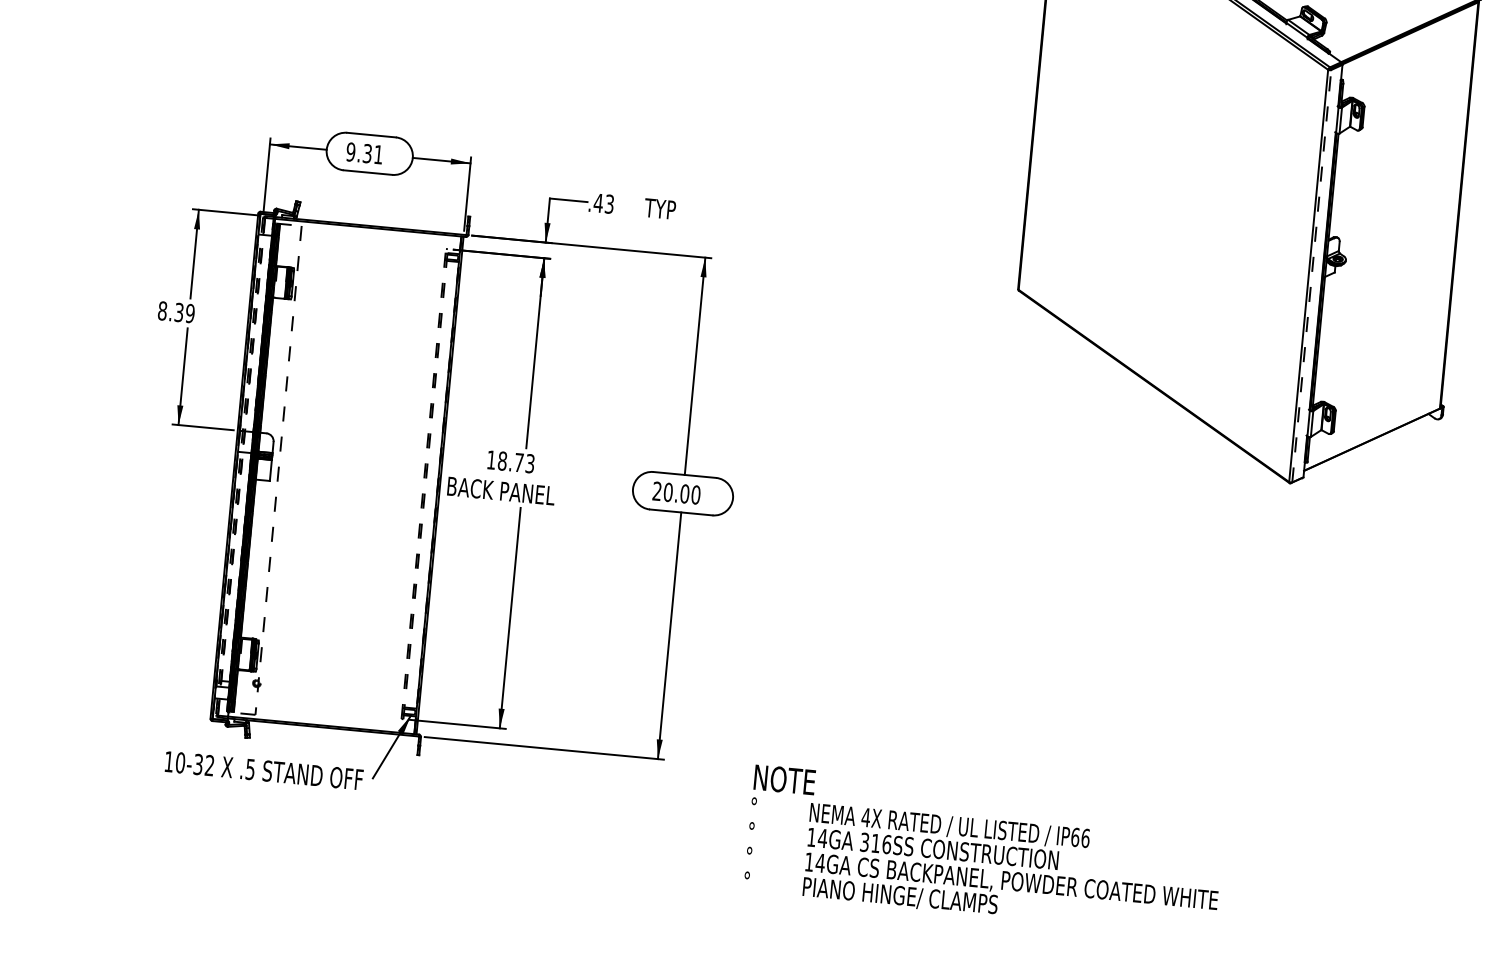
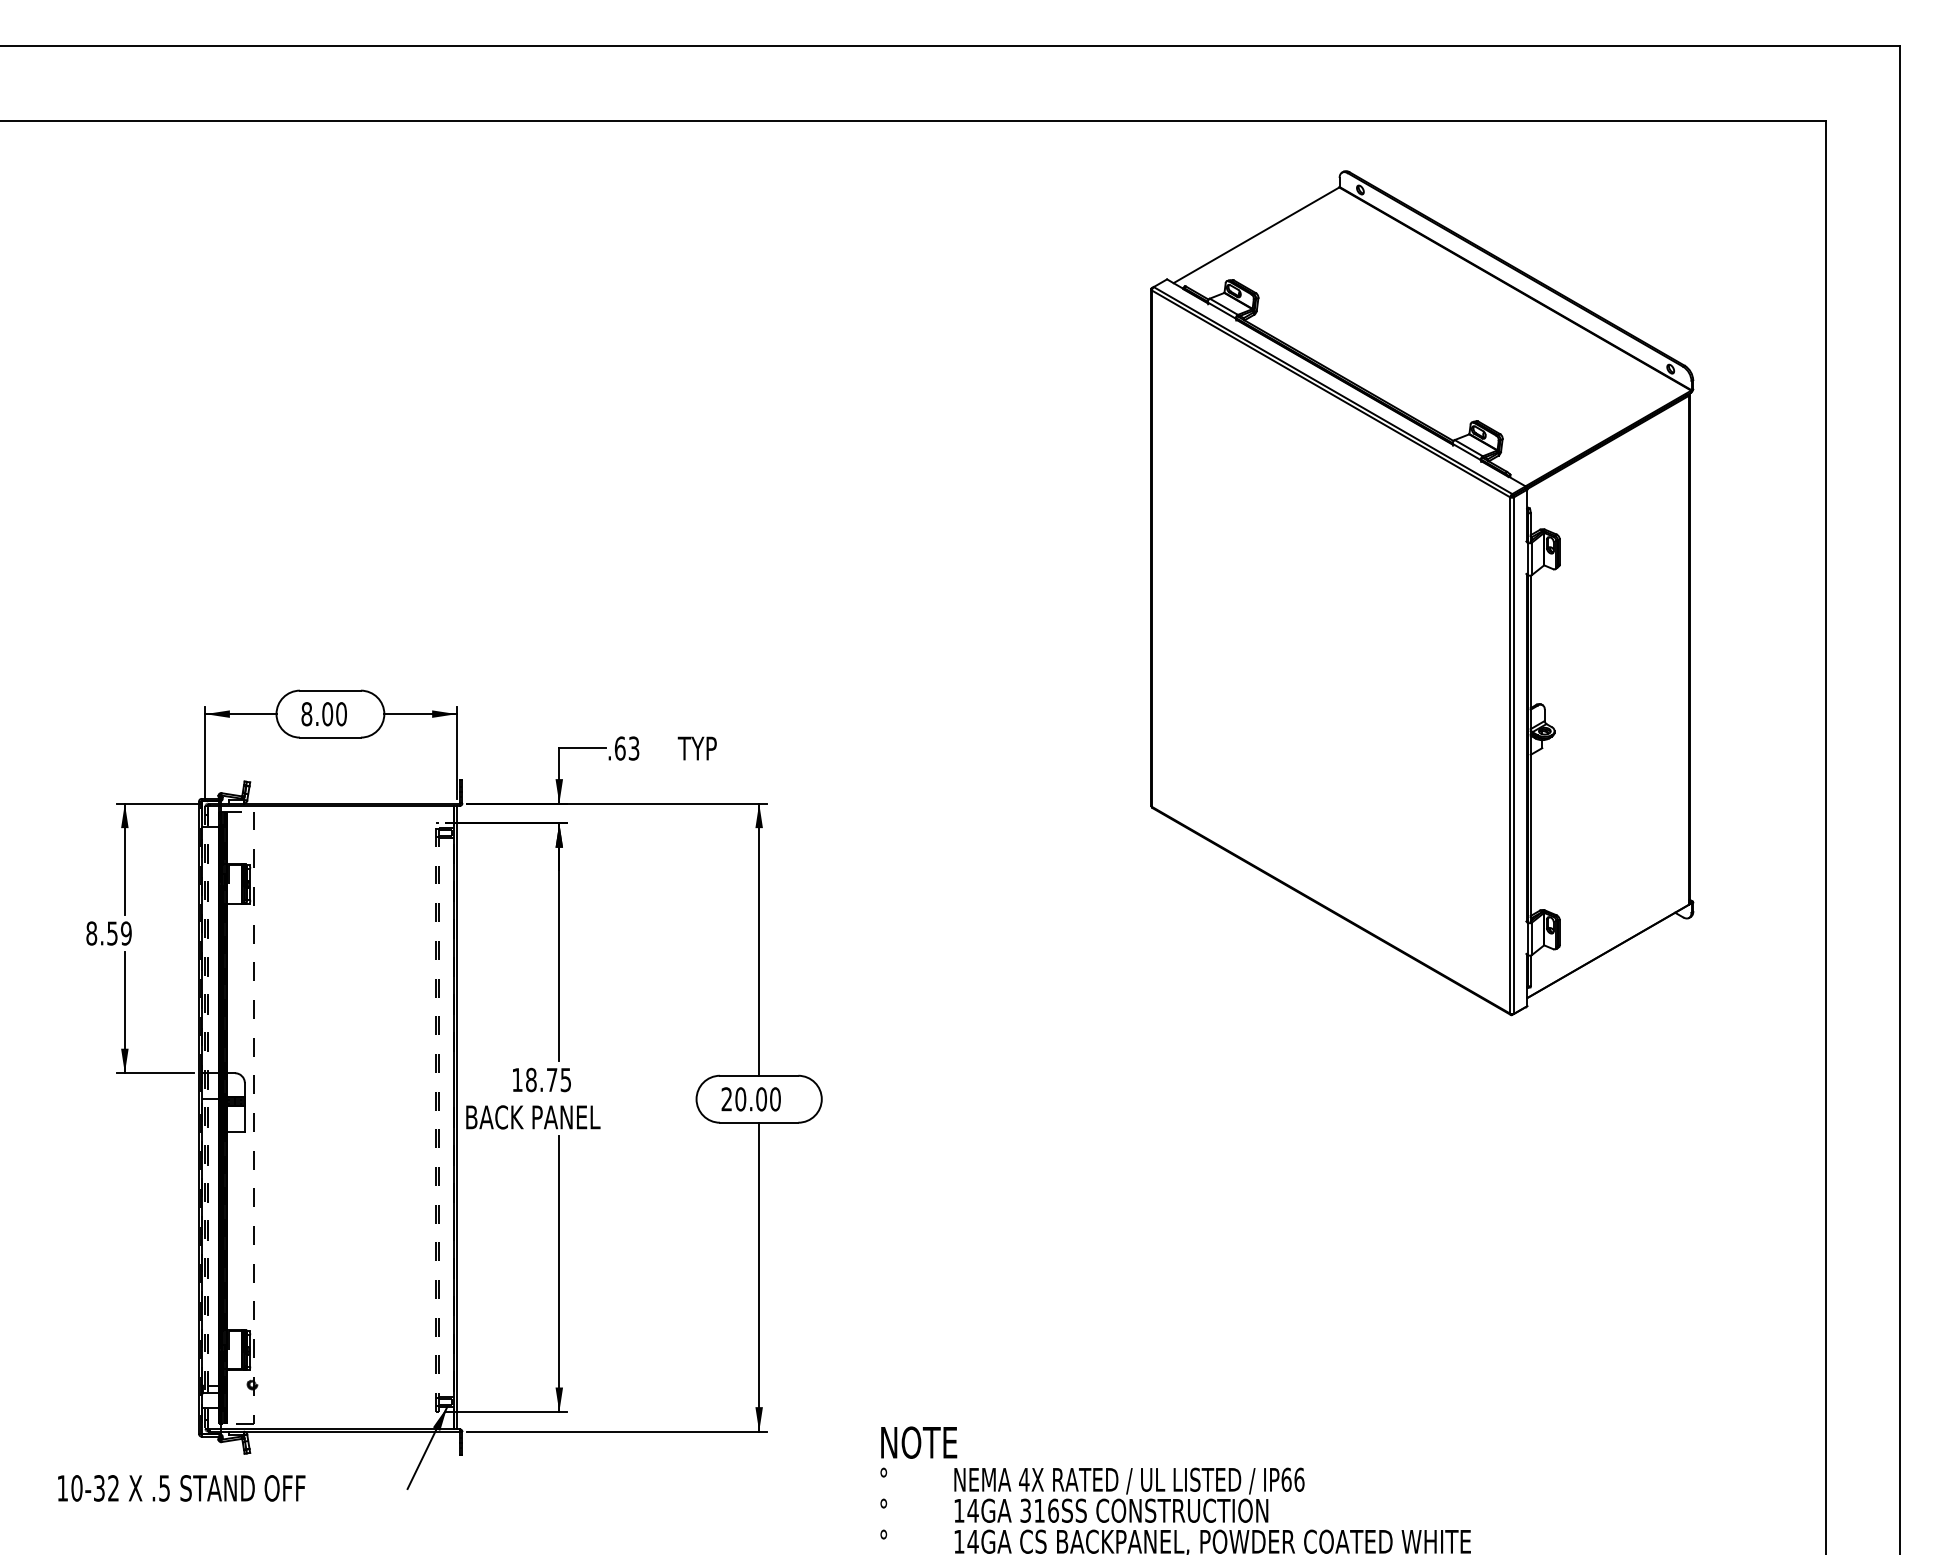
text: (364, 153) -> (323, 714), 9.31 -> 8.00
text: (597, 203) -> (619, 748), .43 -> .63
line: (1312, 276) -> (1514, 755), dashed -> solid
text: (179, 311) -> (112, 932), 8.39 -> 8.59
text: (530, 463) -> (566, 1079), 18.73 -> 18.75
text: (263, 770) -> (181, 1488), moved

